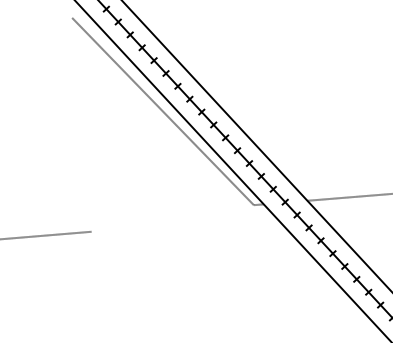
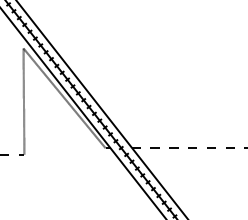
line: (80, 124) -> (23, 101), added

